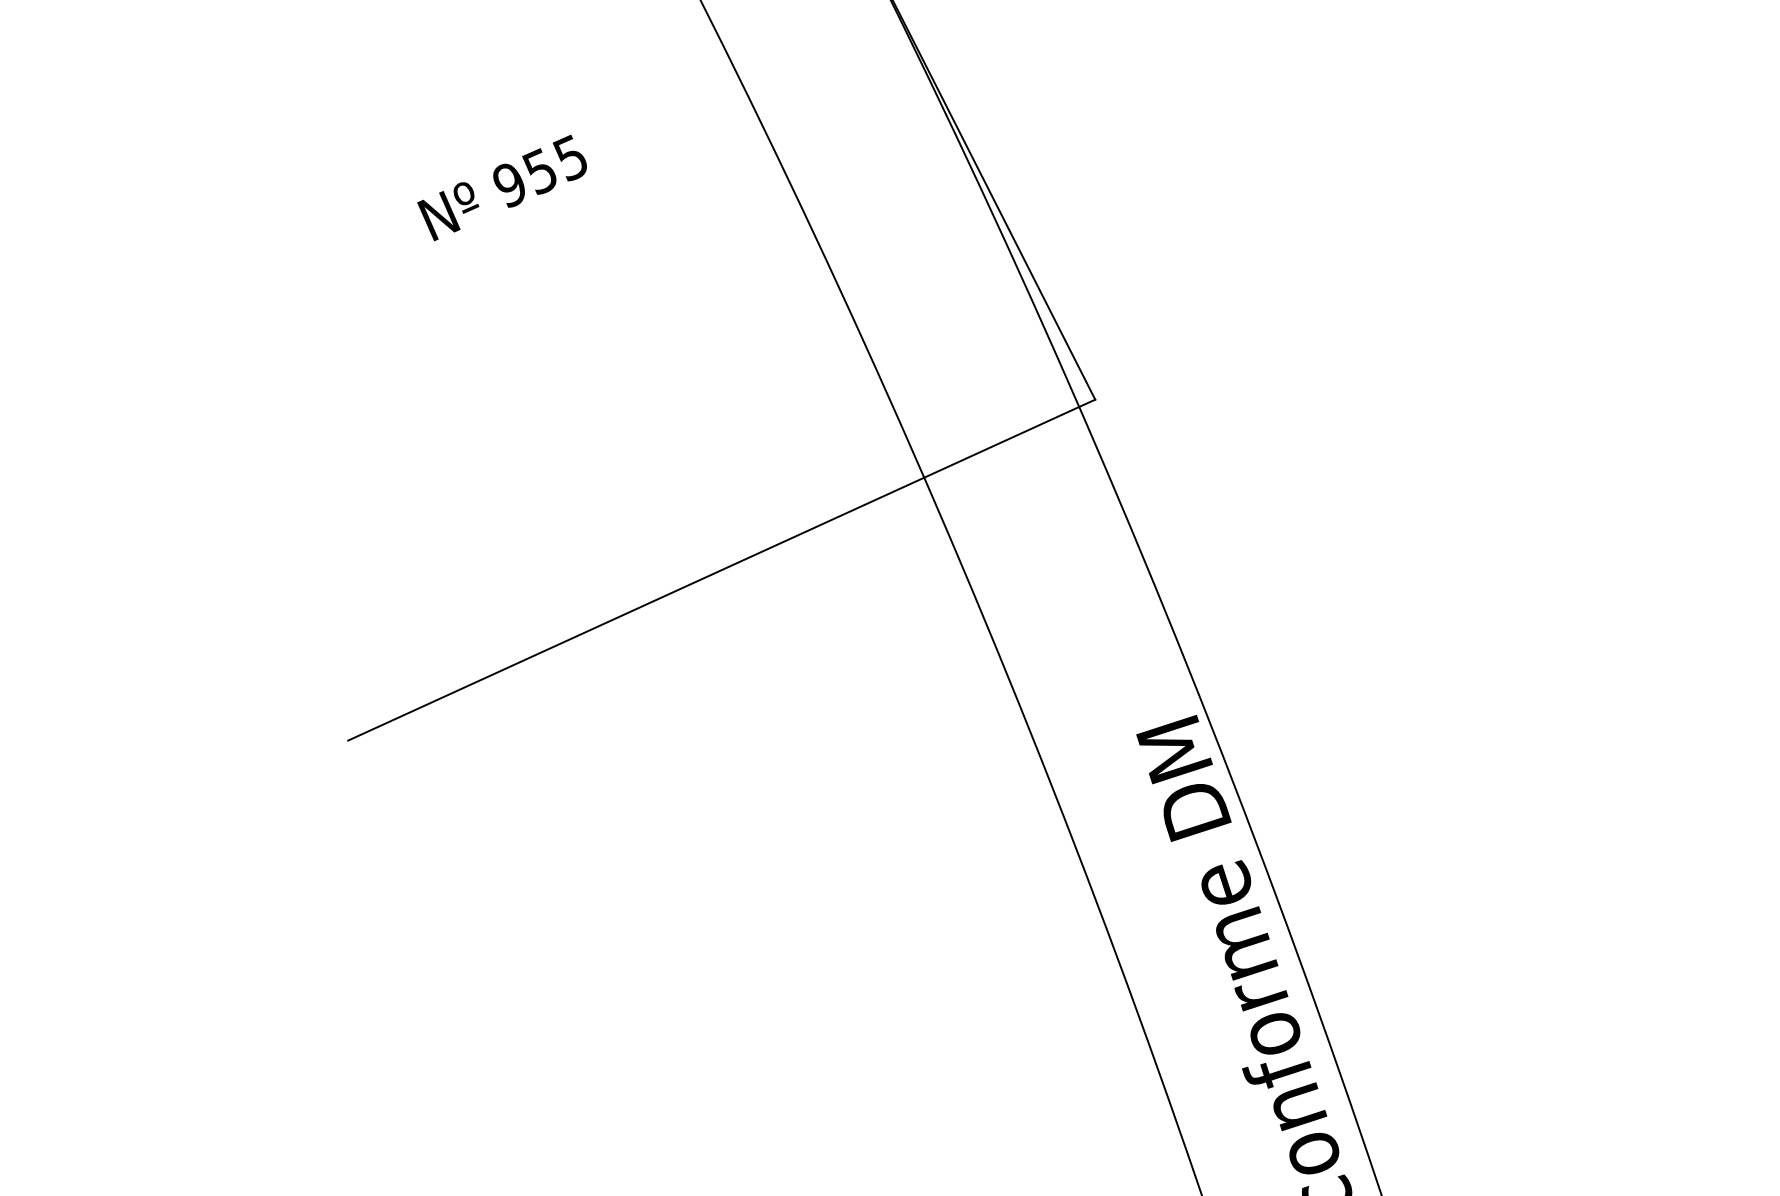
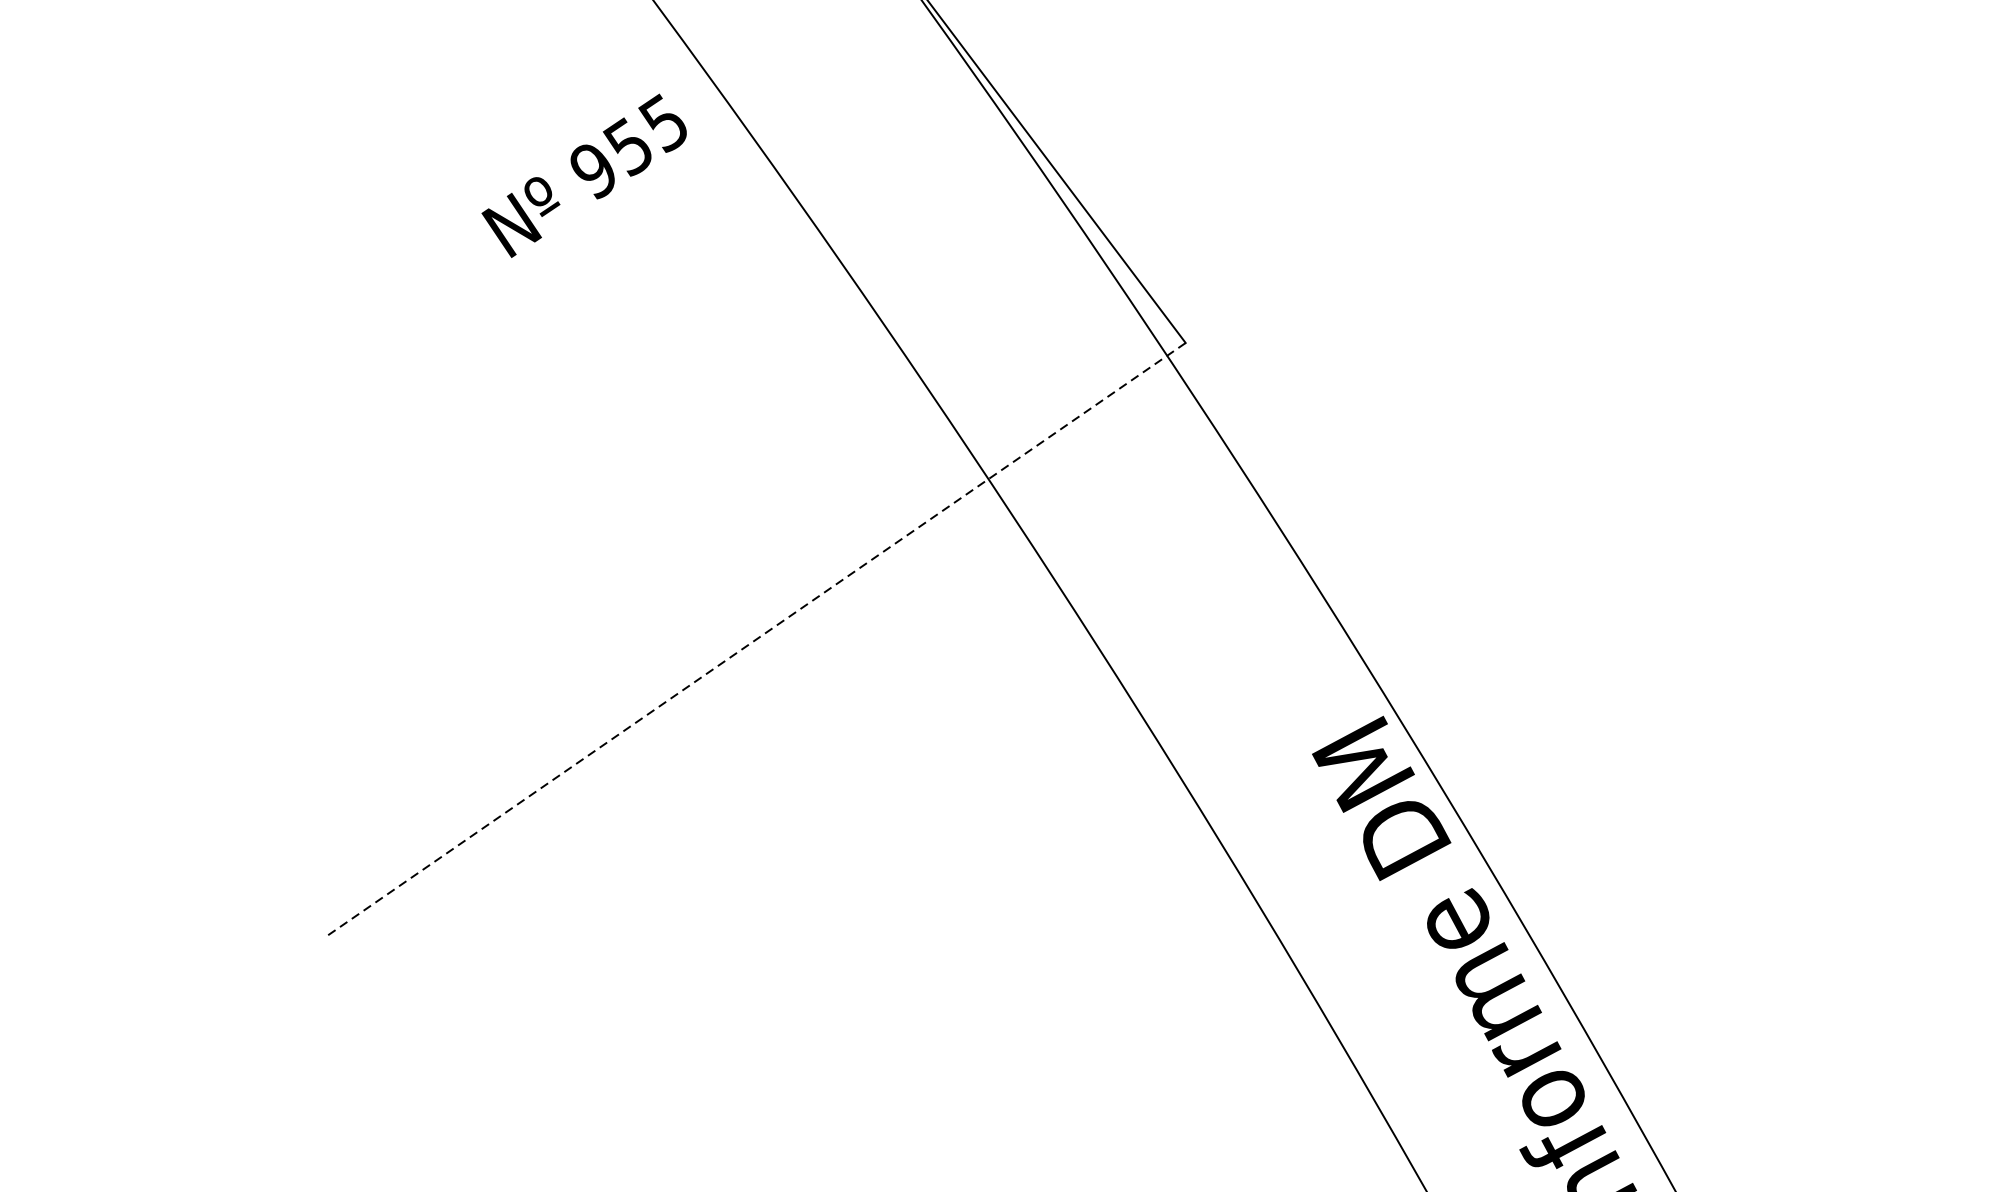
text: (501, 187) -> (583, 175), moved
line: (721, 570) -> (754, 640), solid -> dashed

